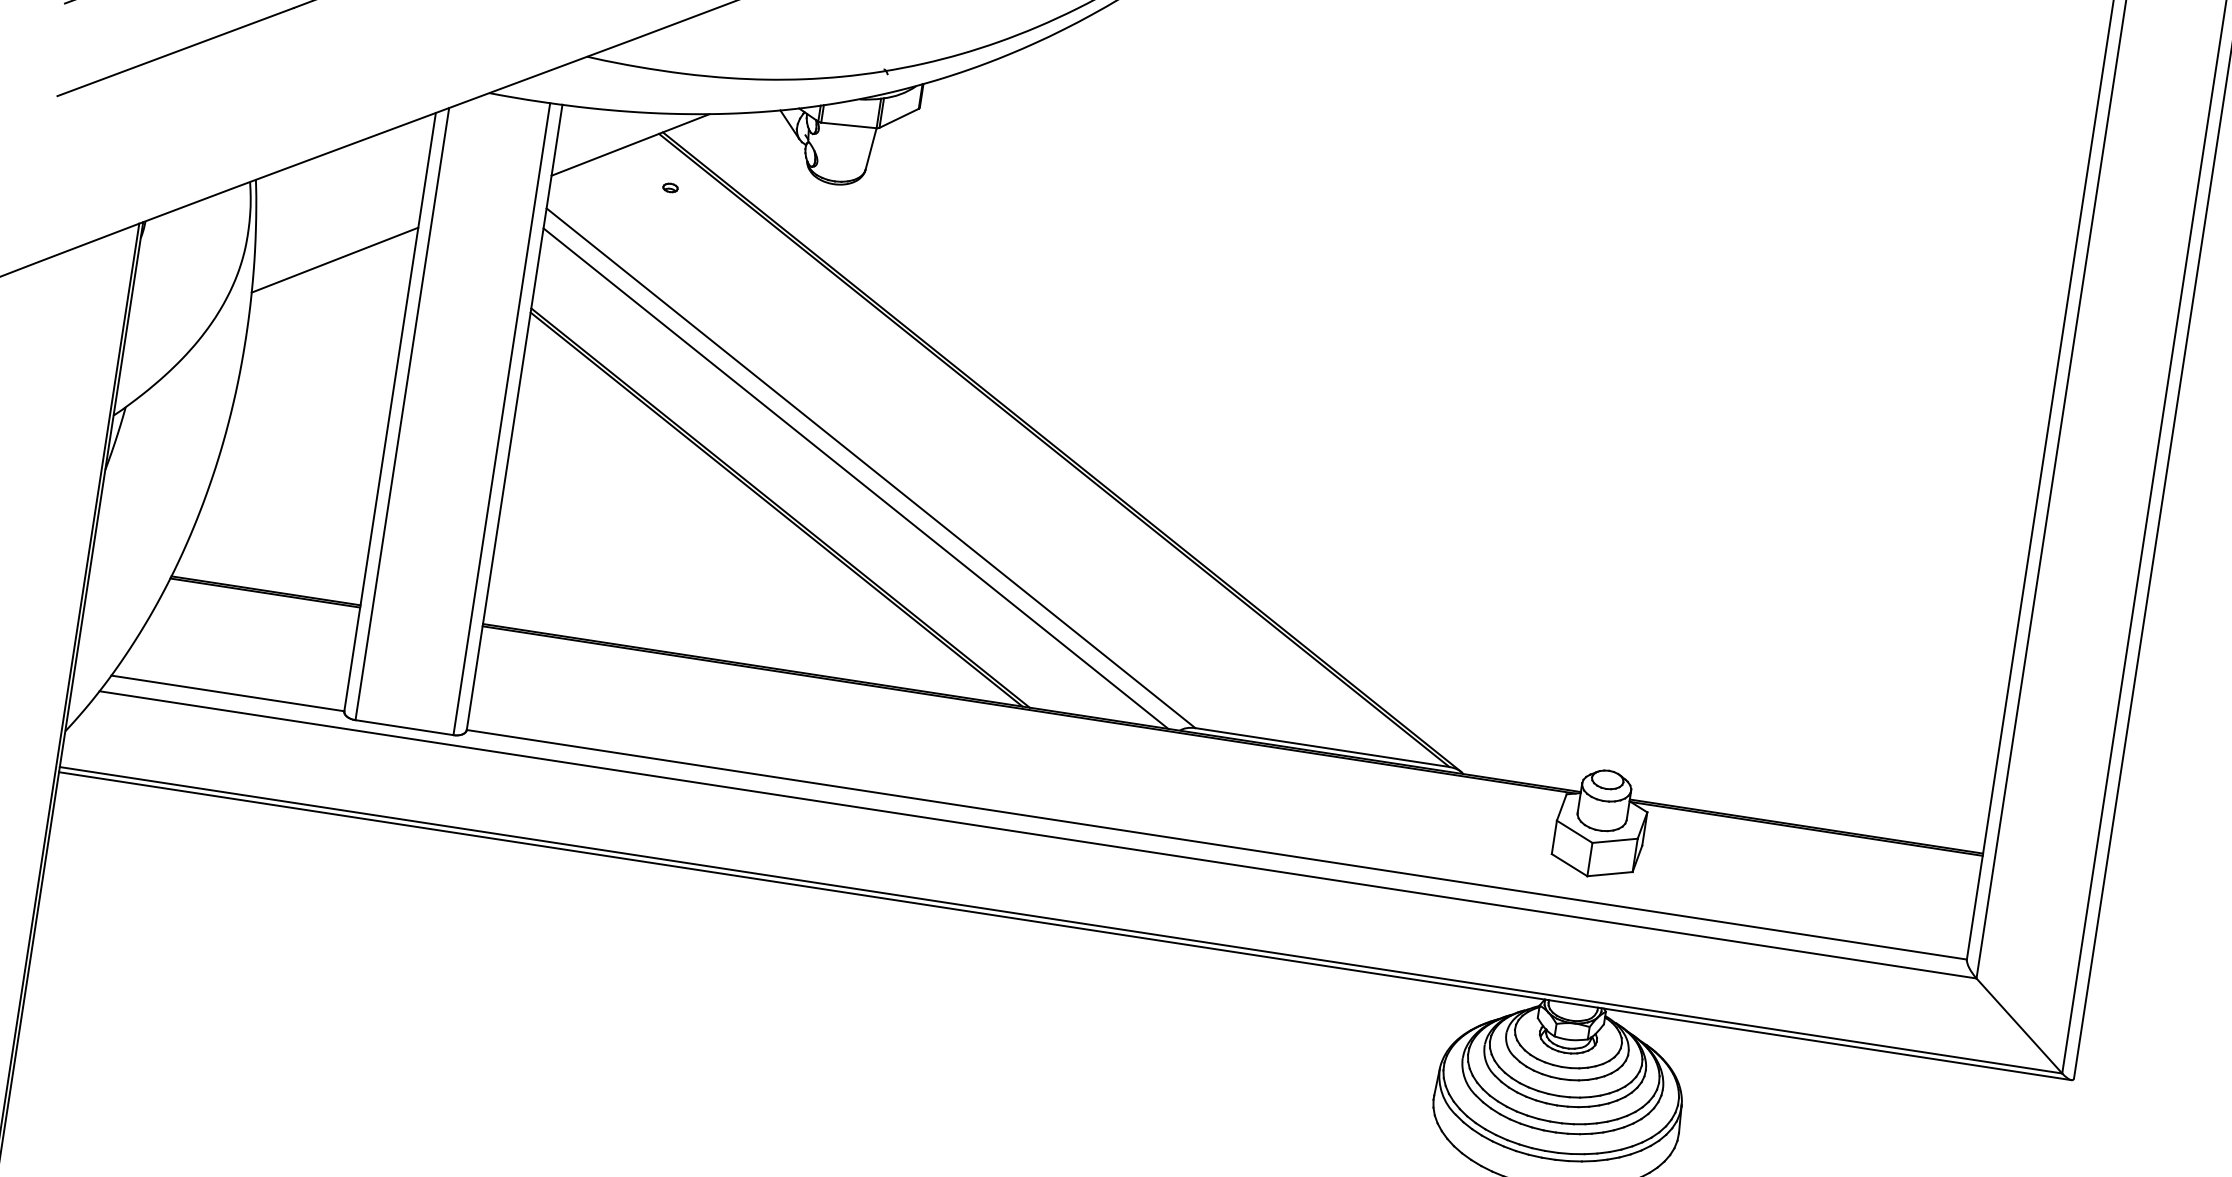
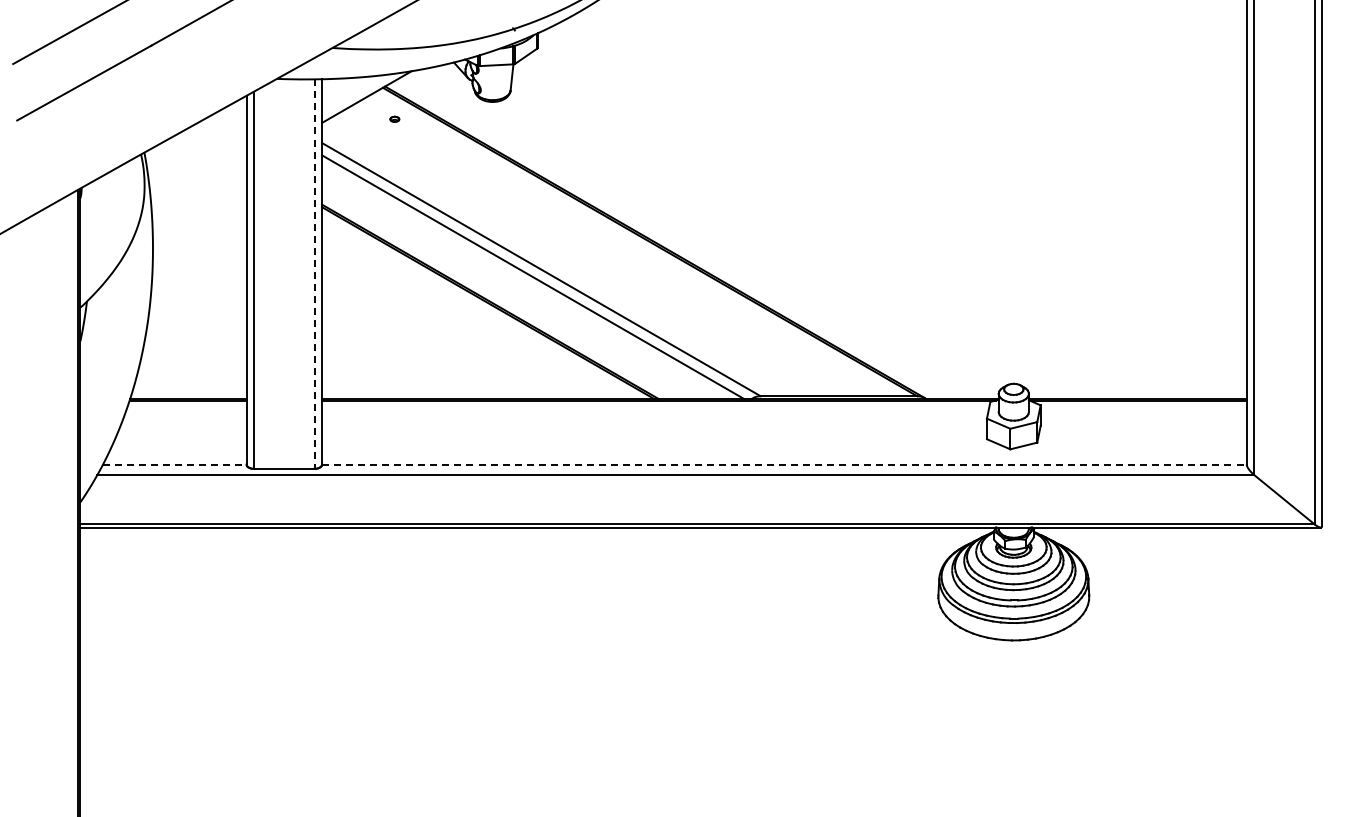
line: (335, 259) -> (199, 193), removed
line: (501, 419) -> (314, 274), solid -> dashed
line: (227, 693) -> (174, 464), solid -> dashed
line: (1217, 844) -> (784, 464), solid -> dashed

